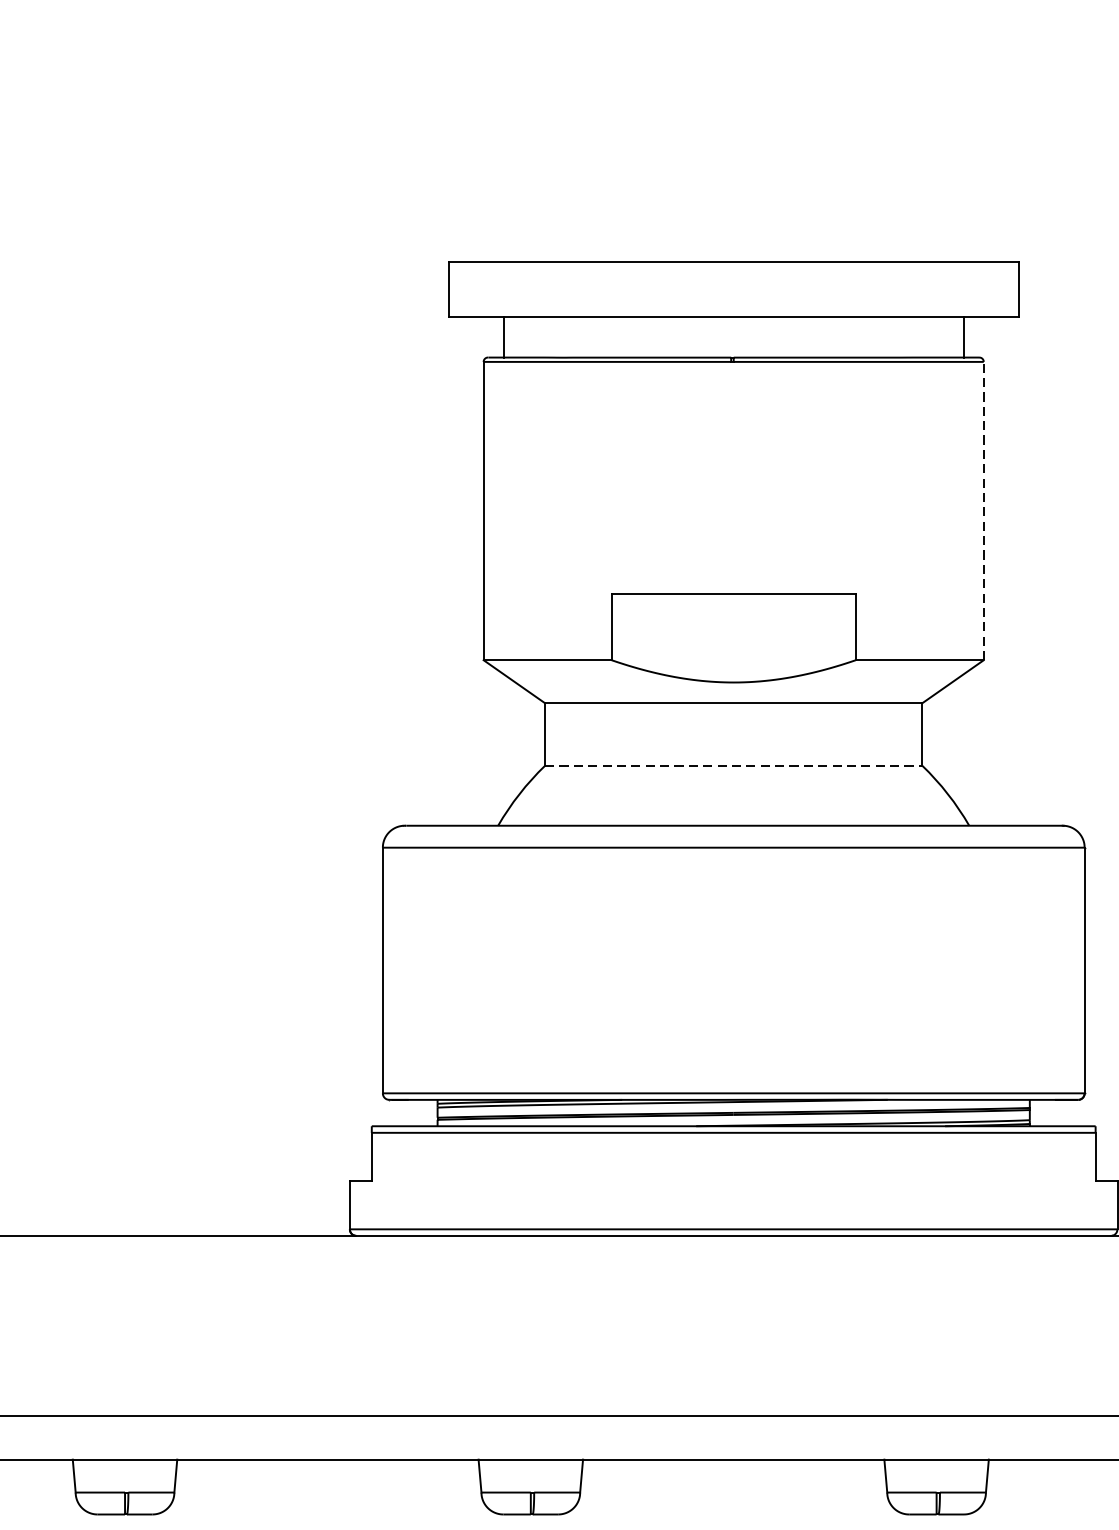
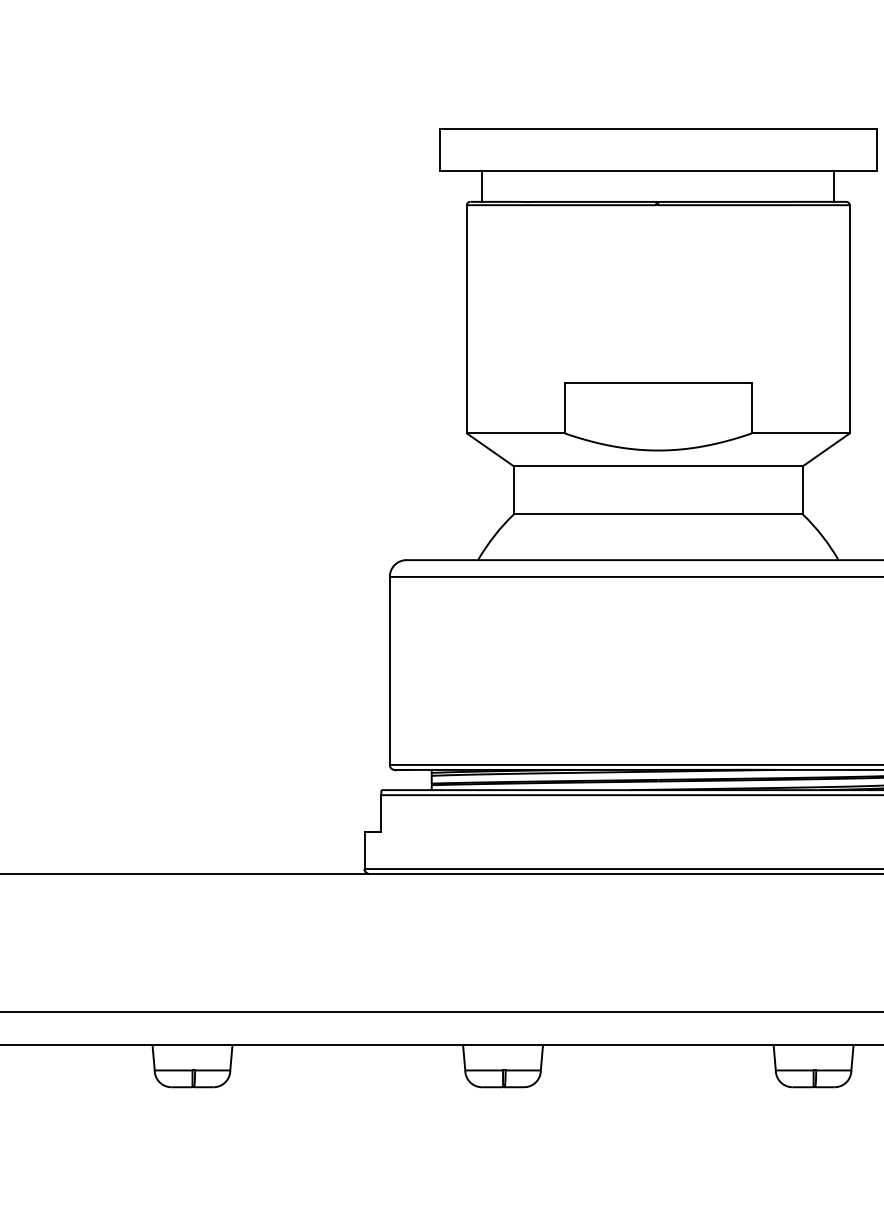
line: (983, 509) -> (849, 318), dashed -> solid
line: (733, 766) -> (658, 514), dashed -> solid

